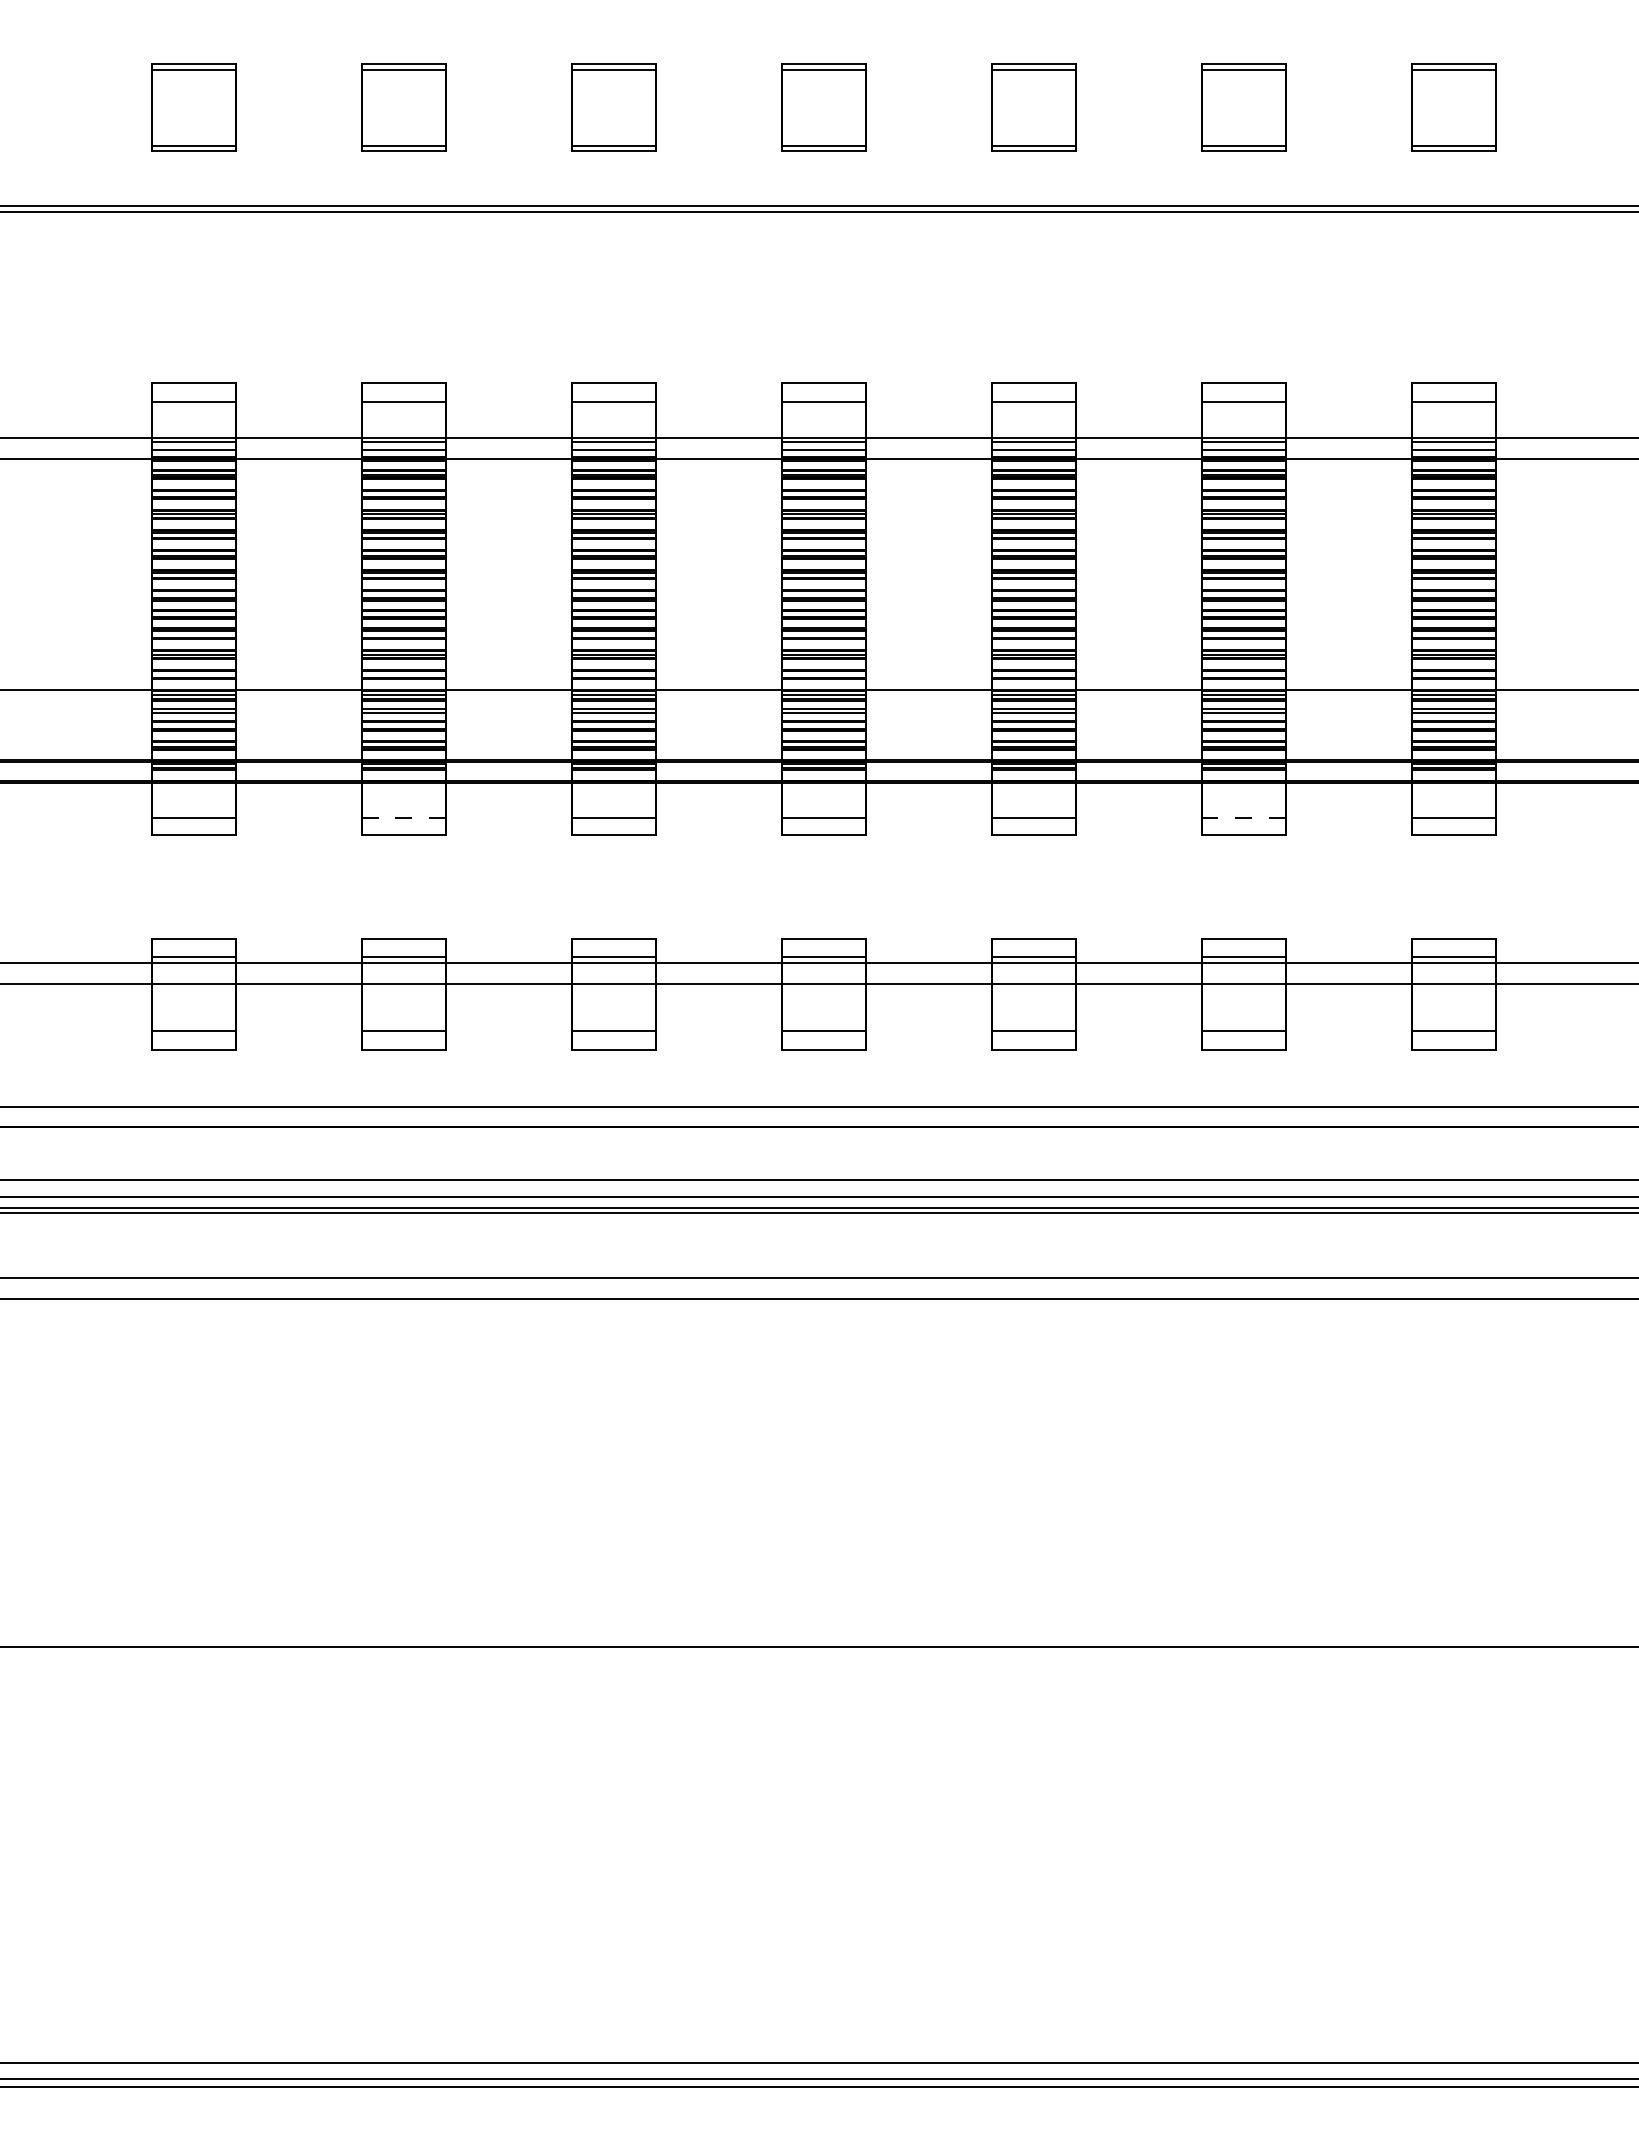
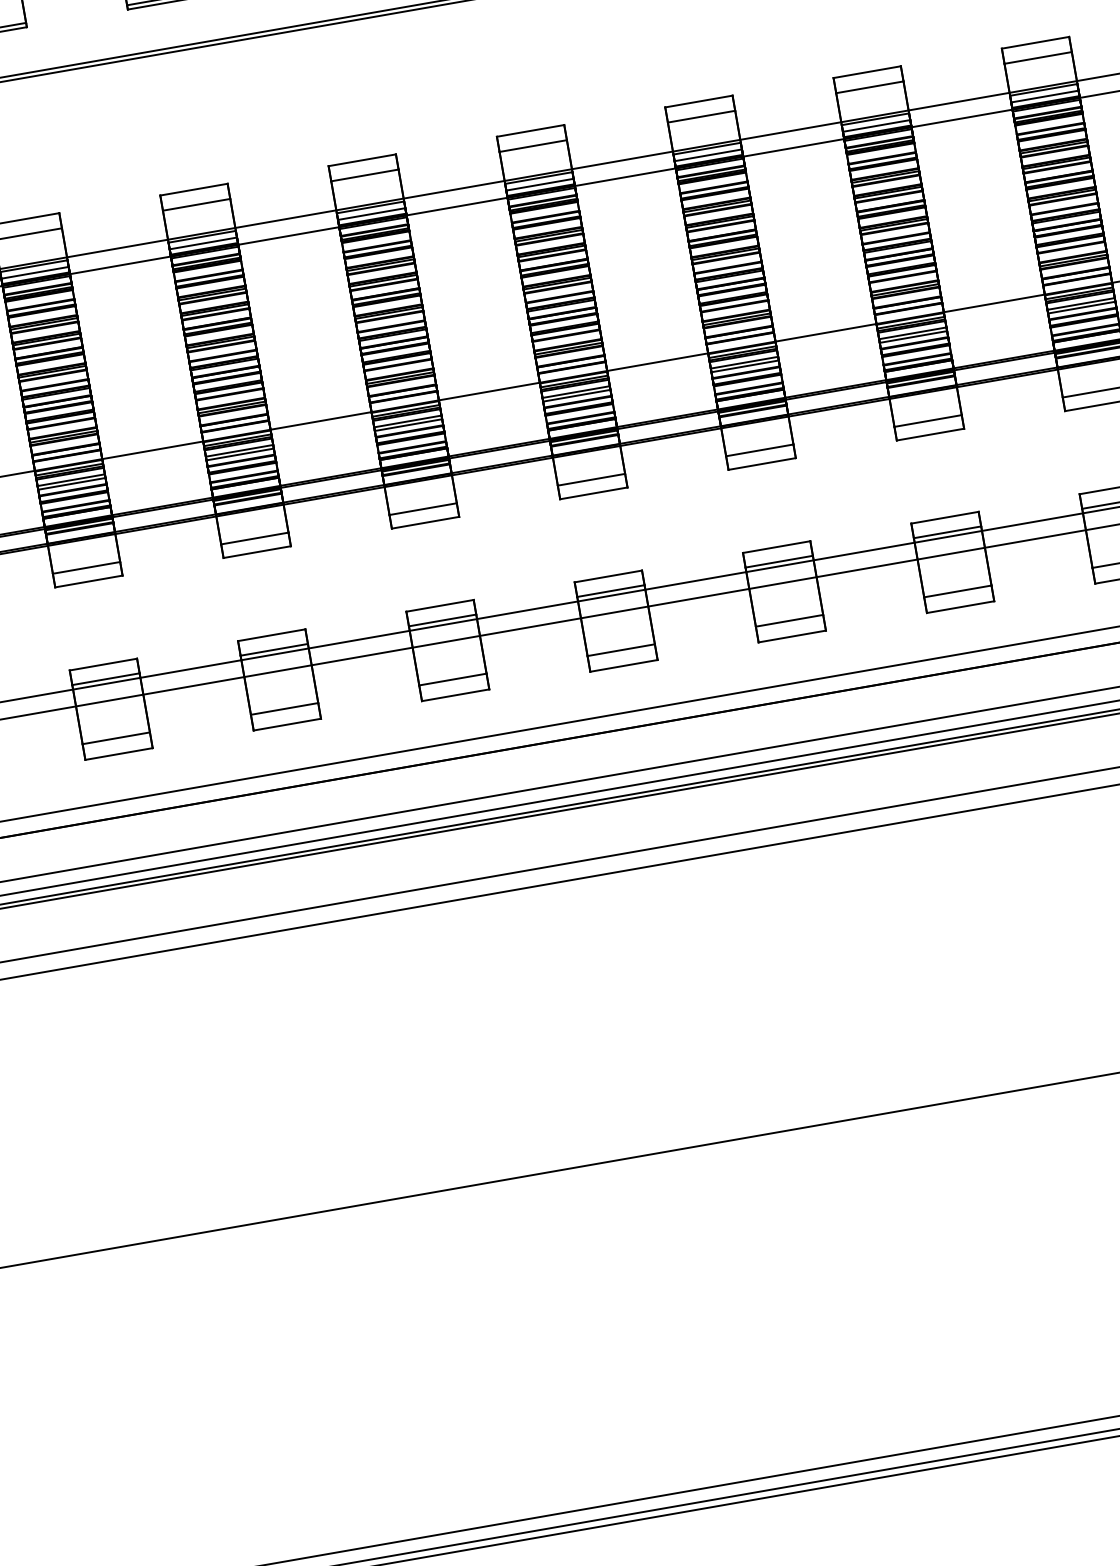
line: (403, 818) -> (254, 538), dashed -> solid
line: (1243, 818) -> (928, 421), dashed -> solid

